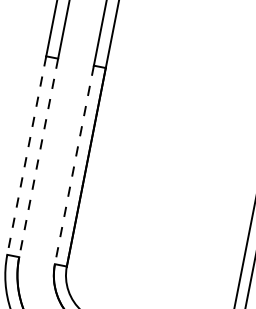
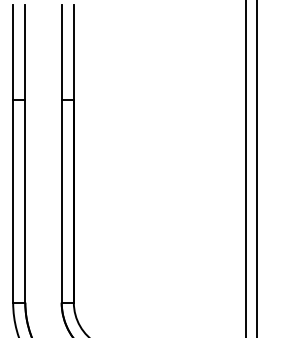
line: (26, 156) -> (13, 202), dashed -> solid
line: (38, 158) -> (25, 202), dashed -> solid
line: (74, 165) -> (61, 202), dashed -> solid

